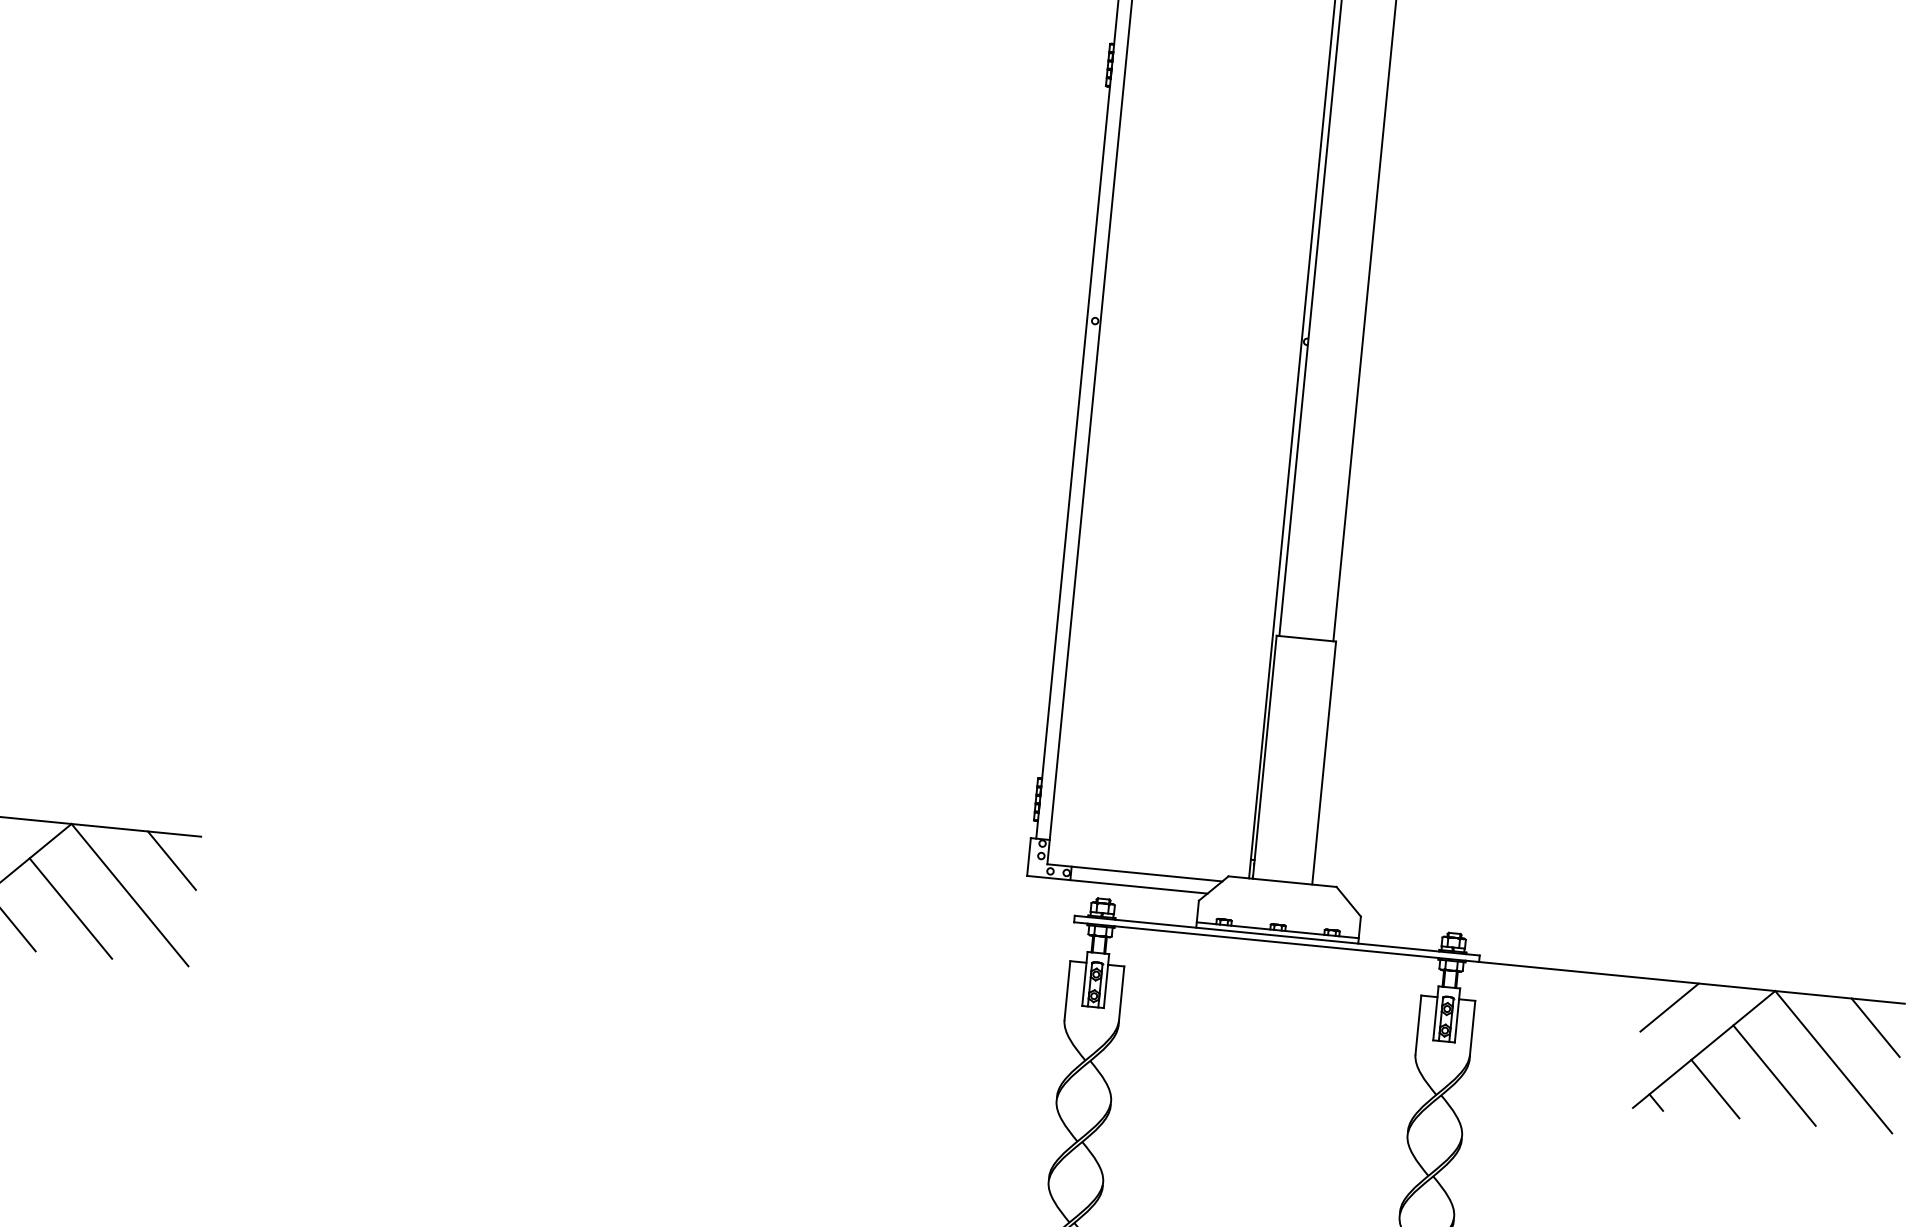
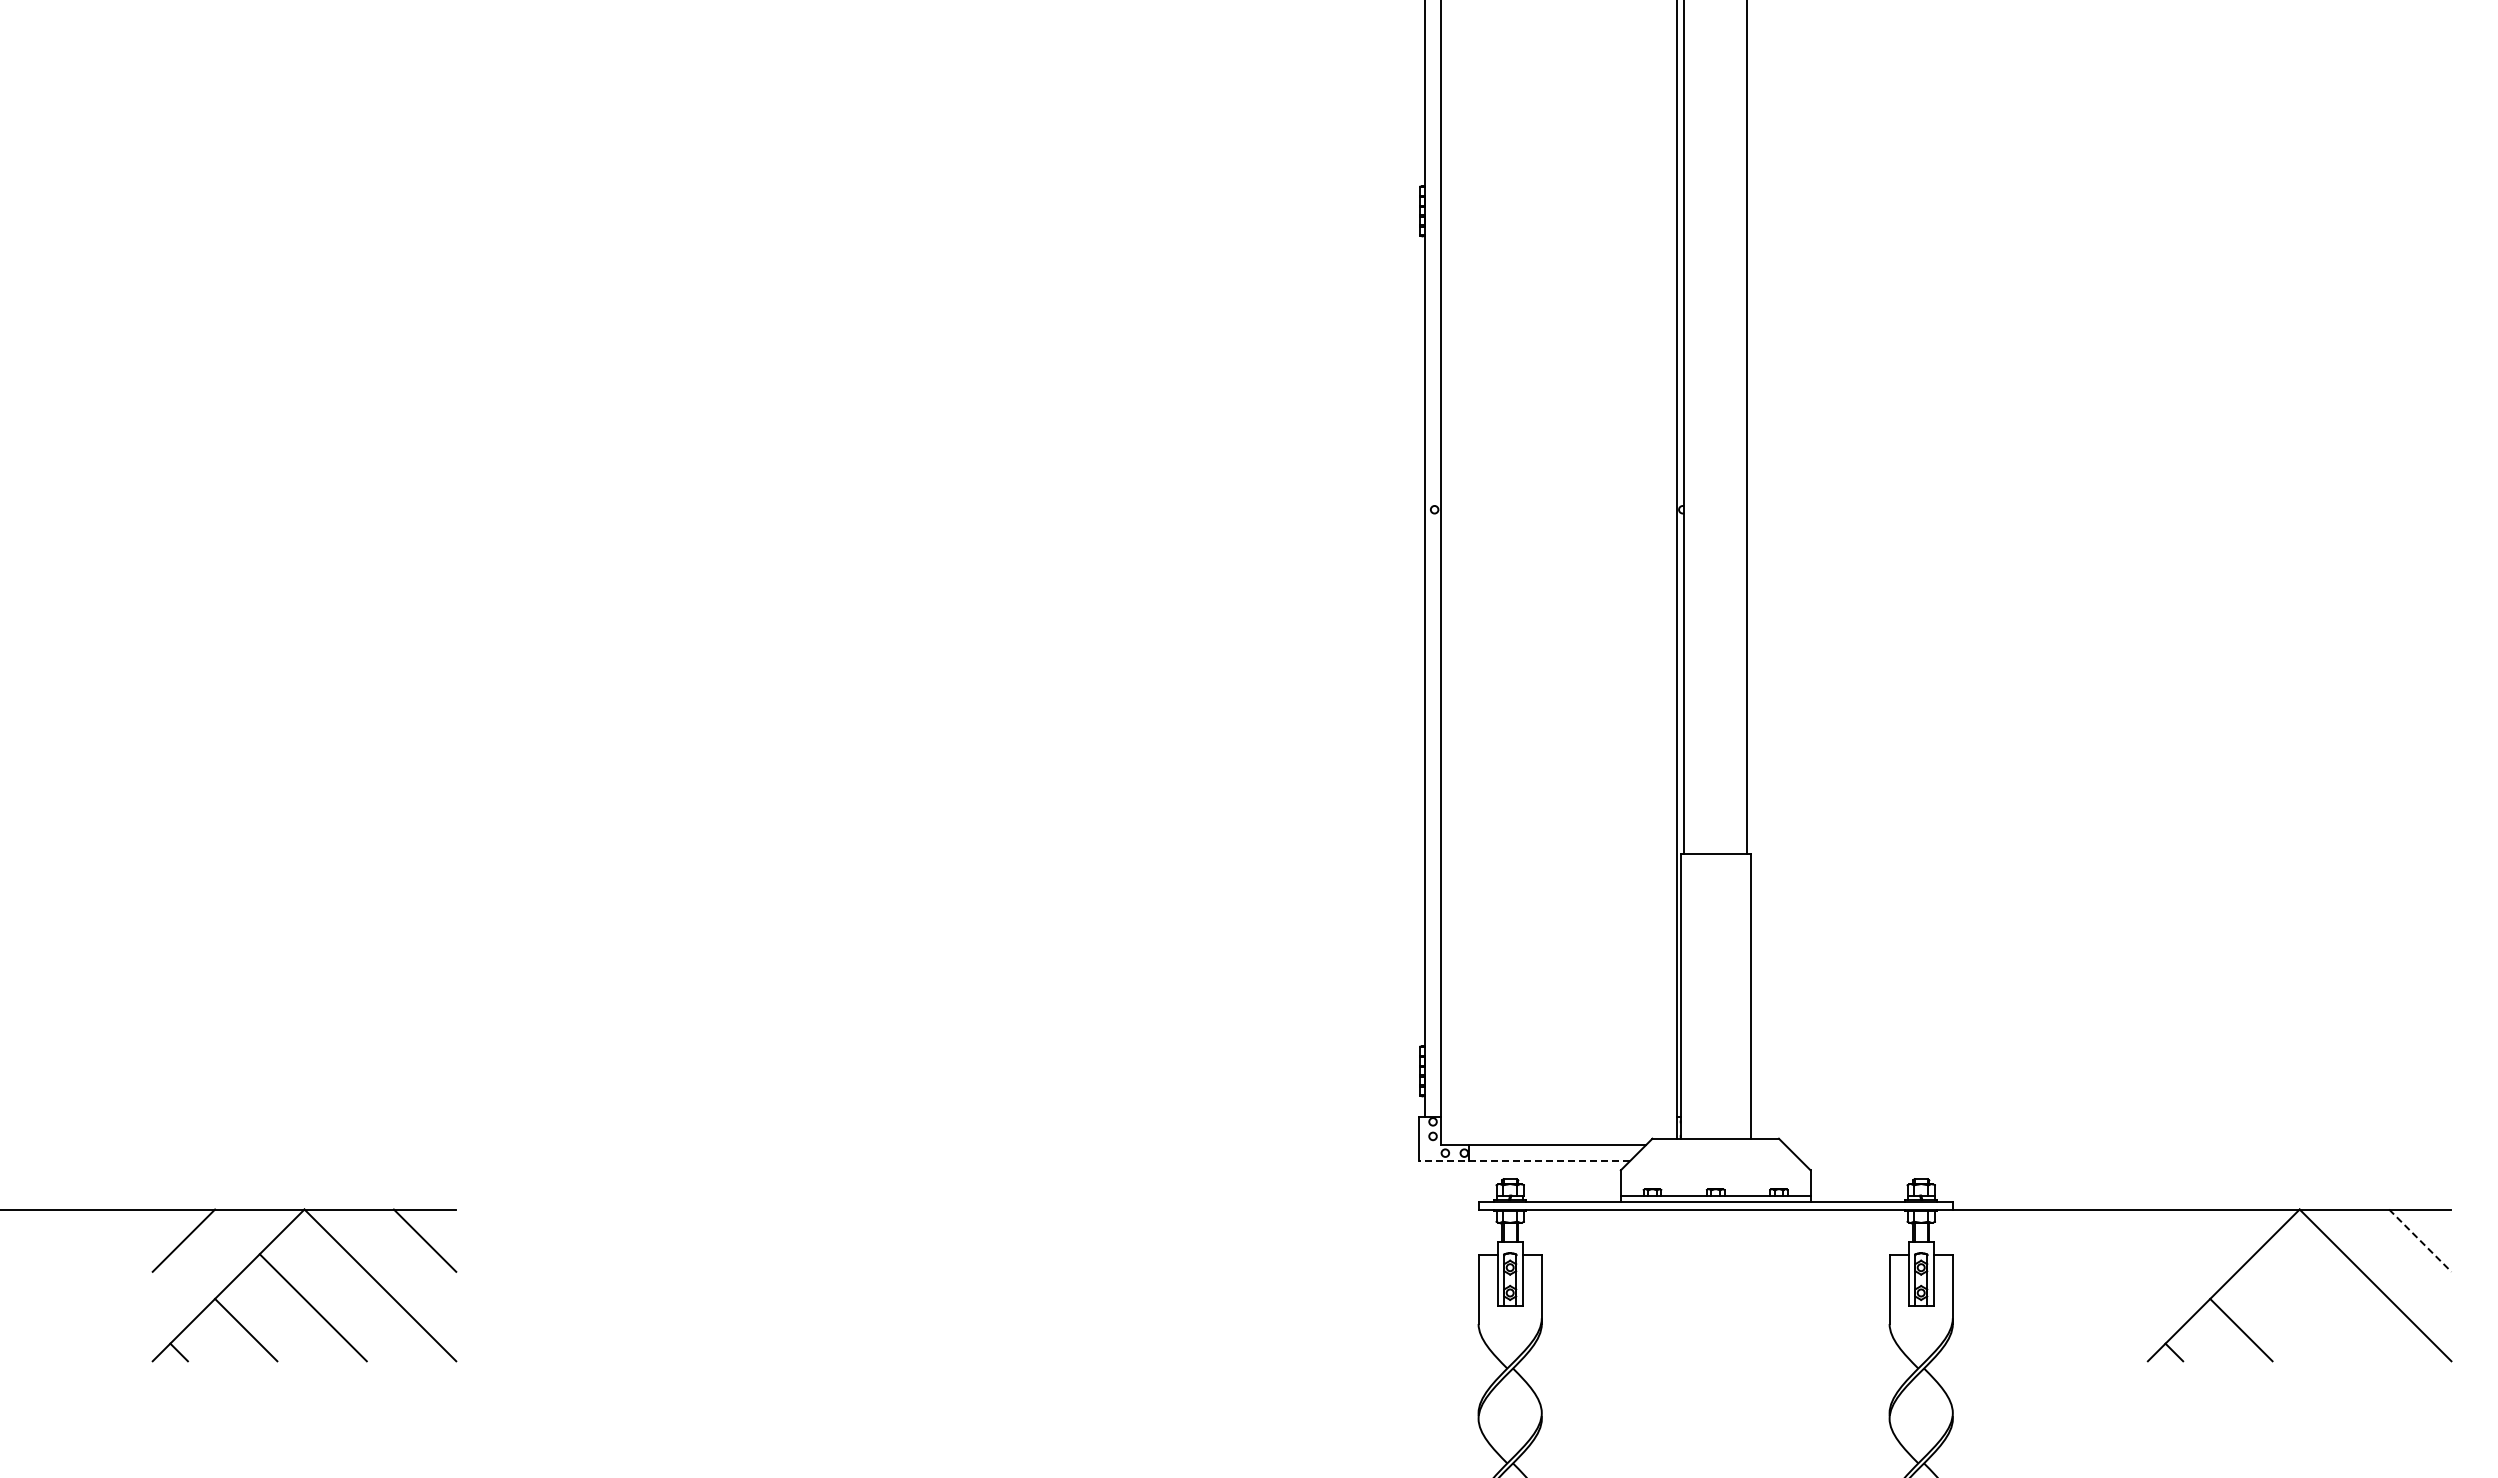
line: (1117, 885) -> (1524, 1161), solid -> dashed
line: (1669, 1007) -> (2178, 1240), removed
line: (1875, 1028) -> (2420, 1241), solid -> dashed
line: (1773, 1075) -> (2307, 1307), removed

